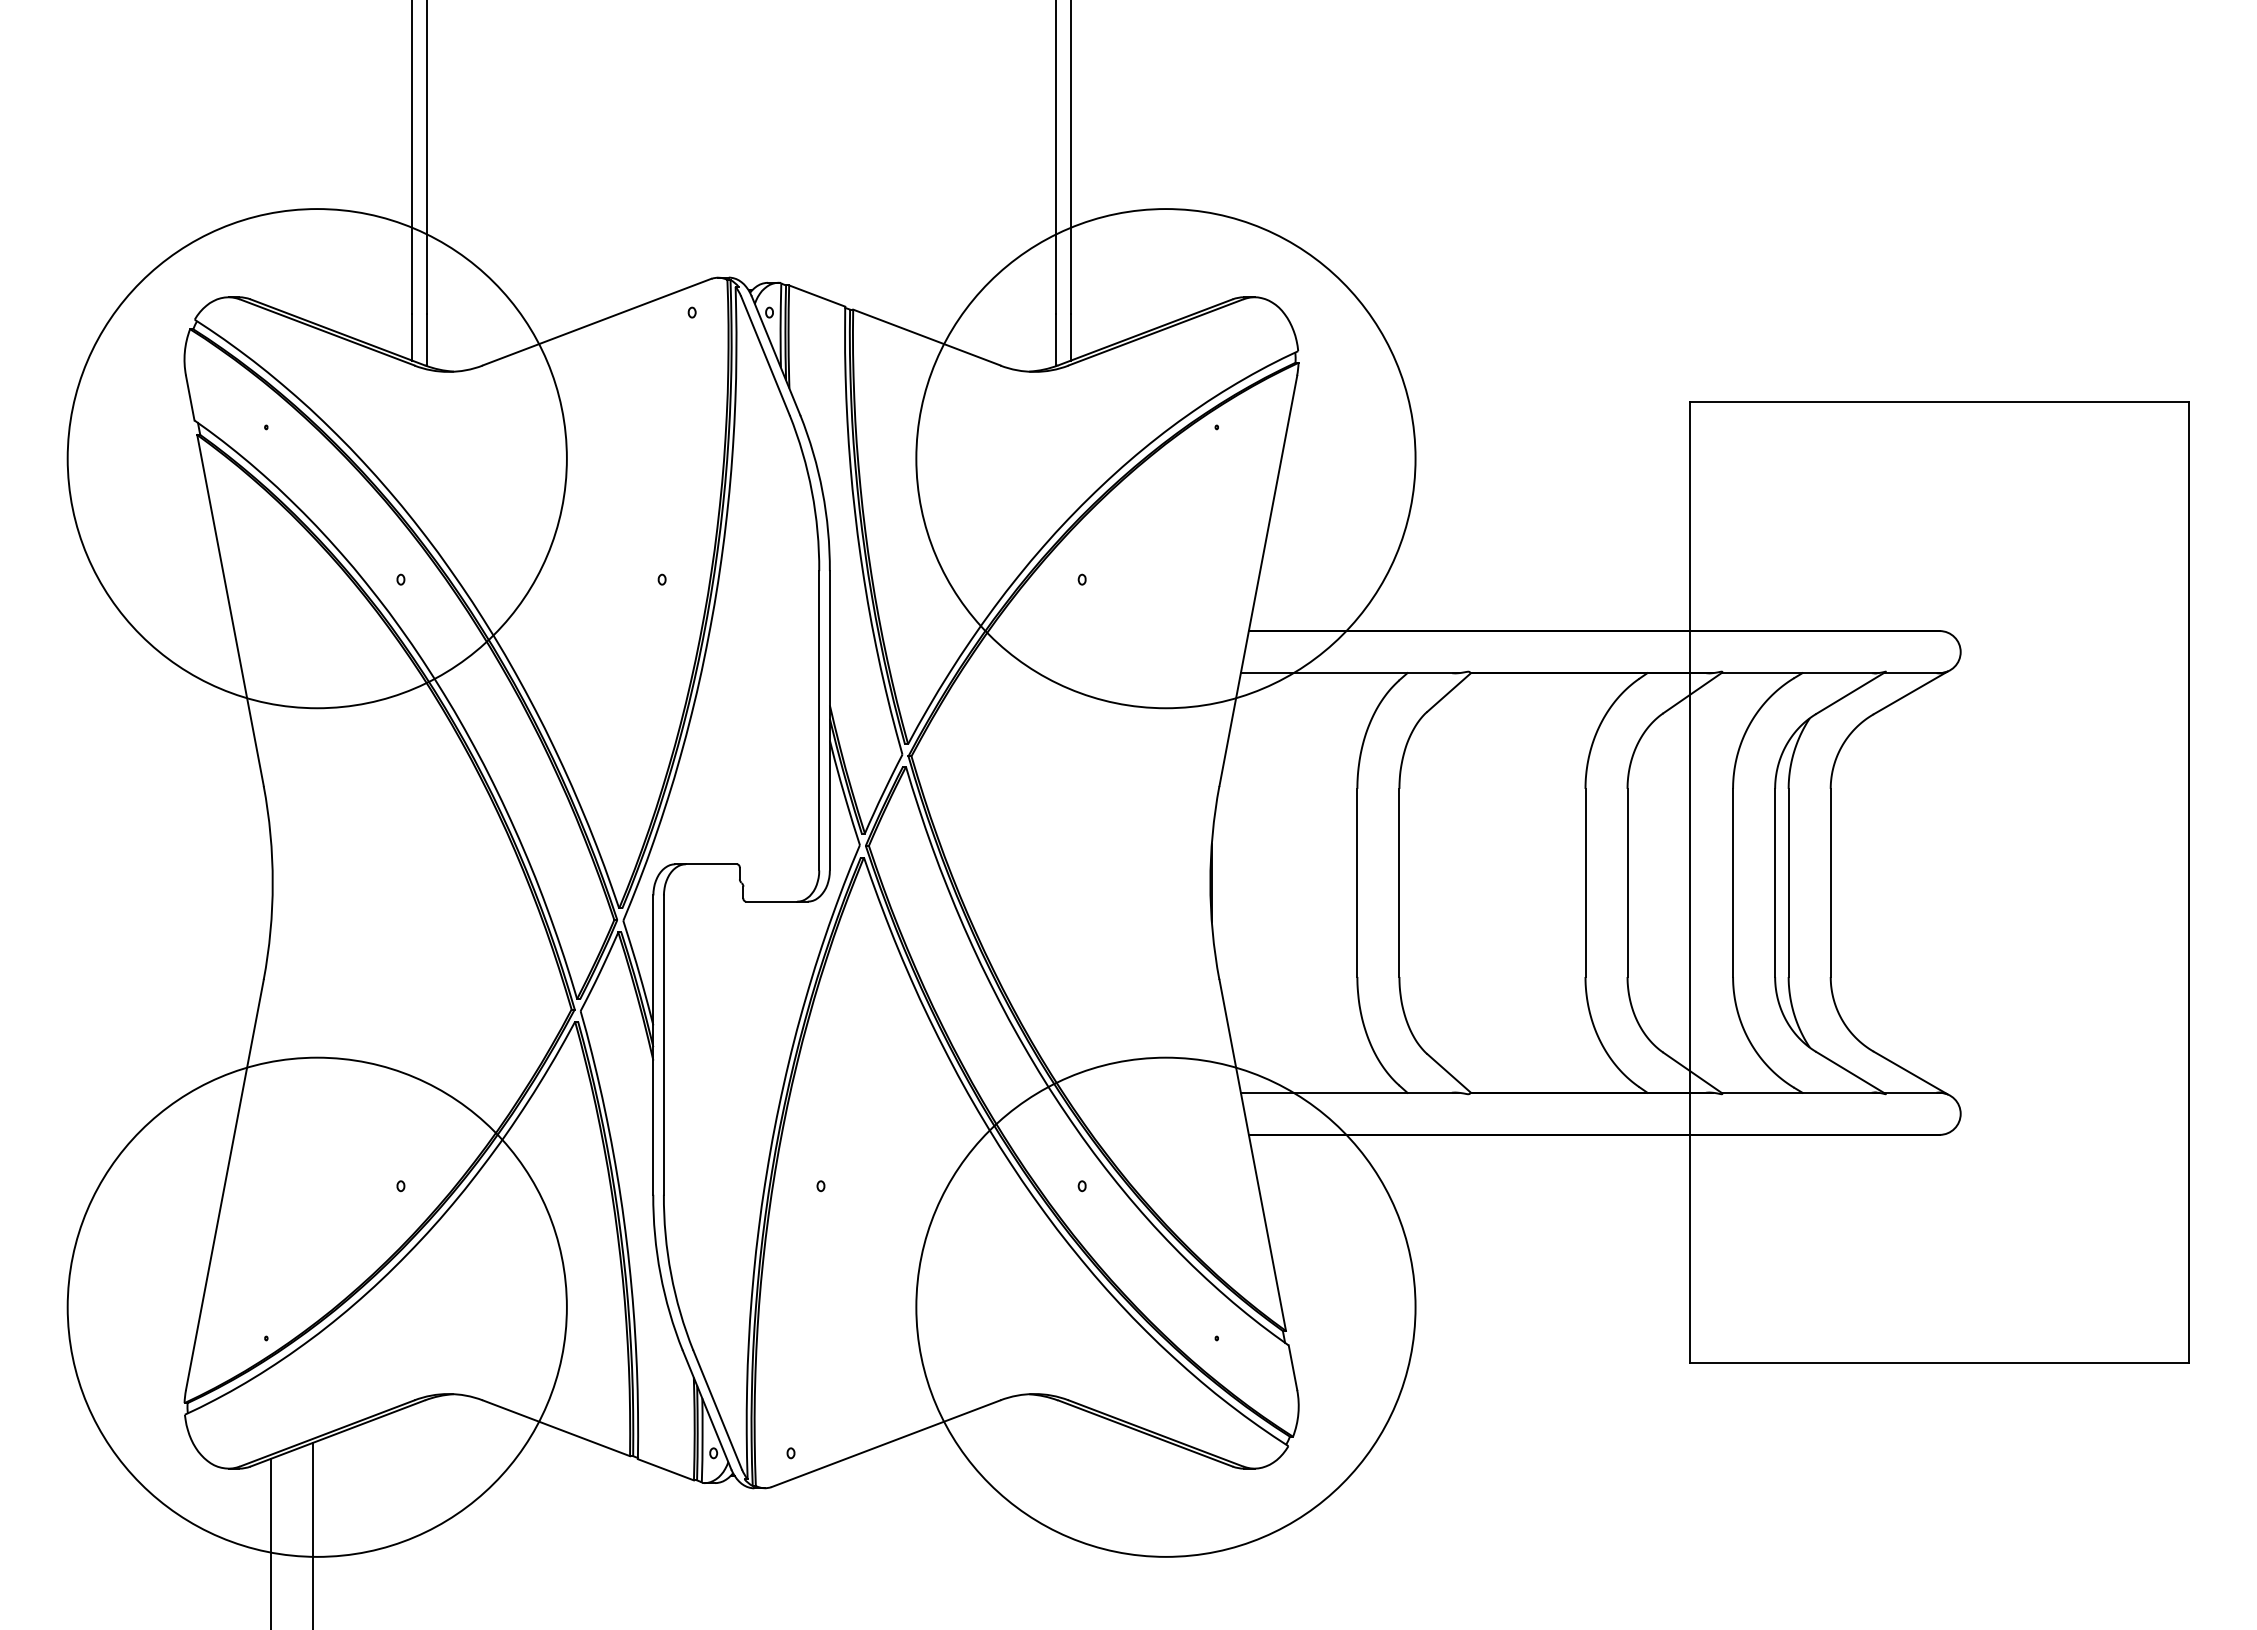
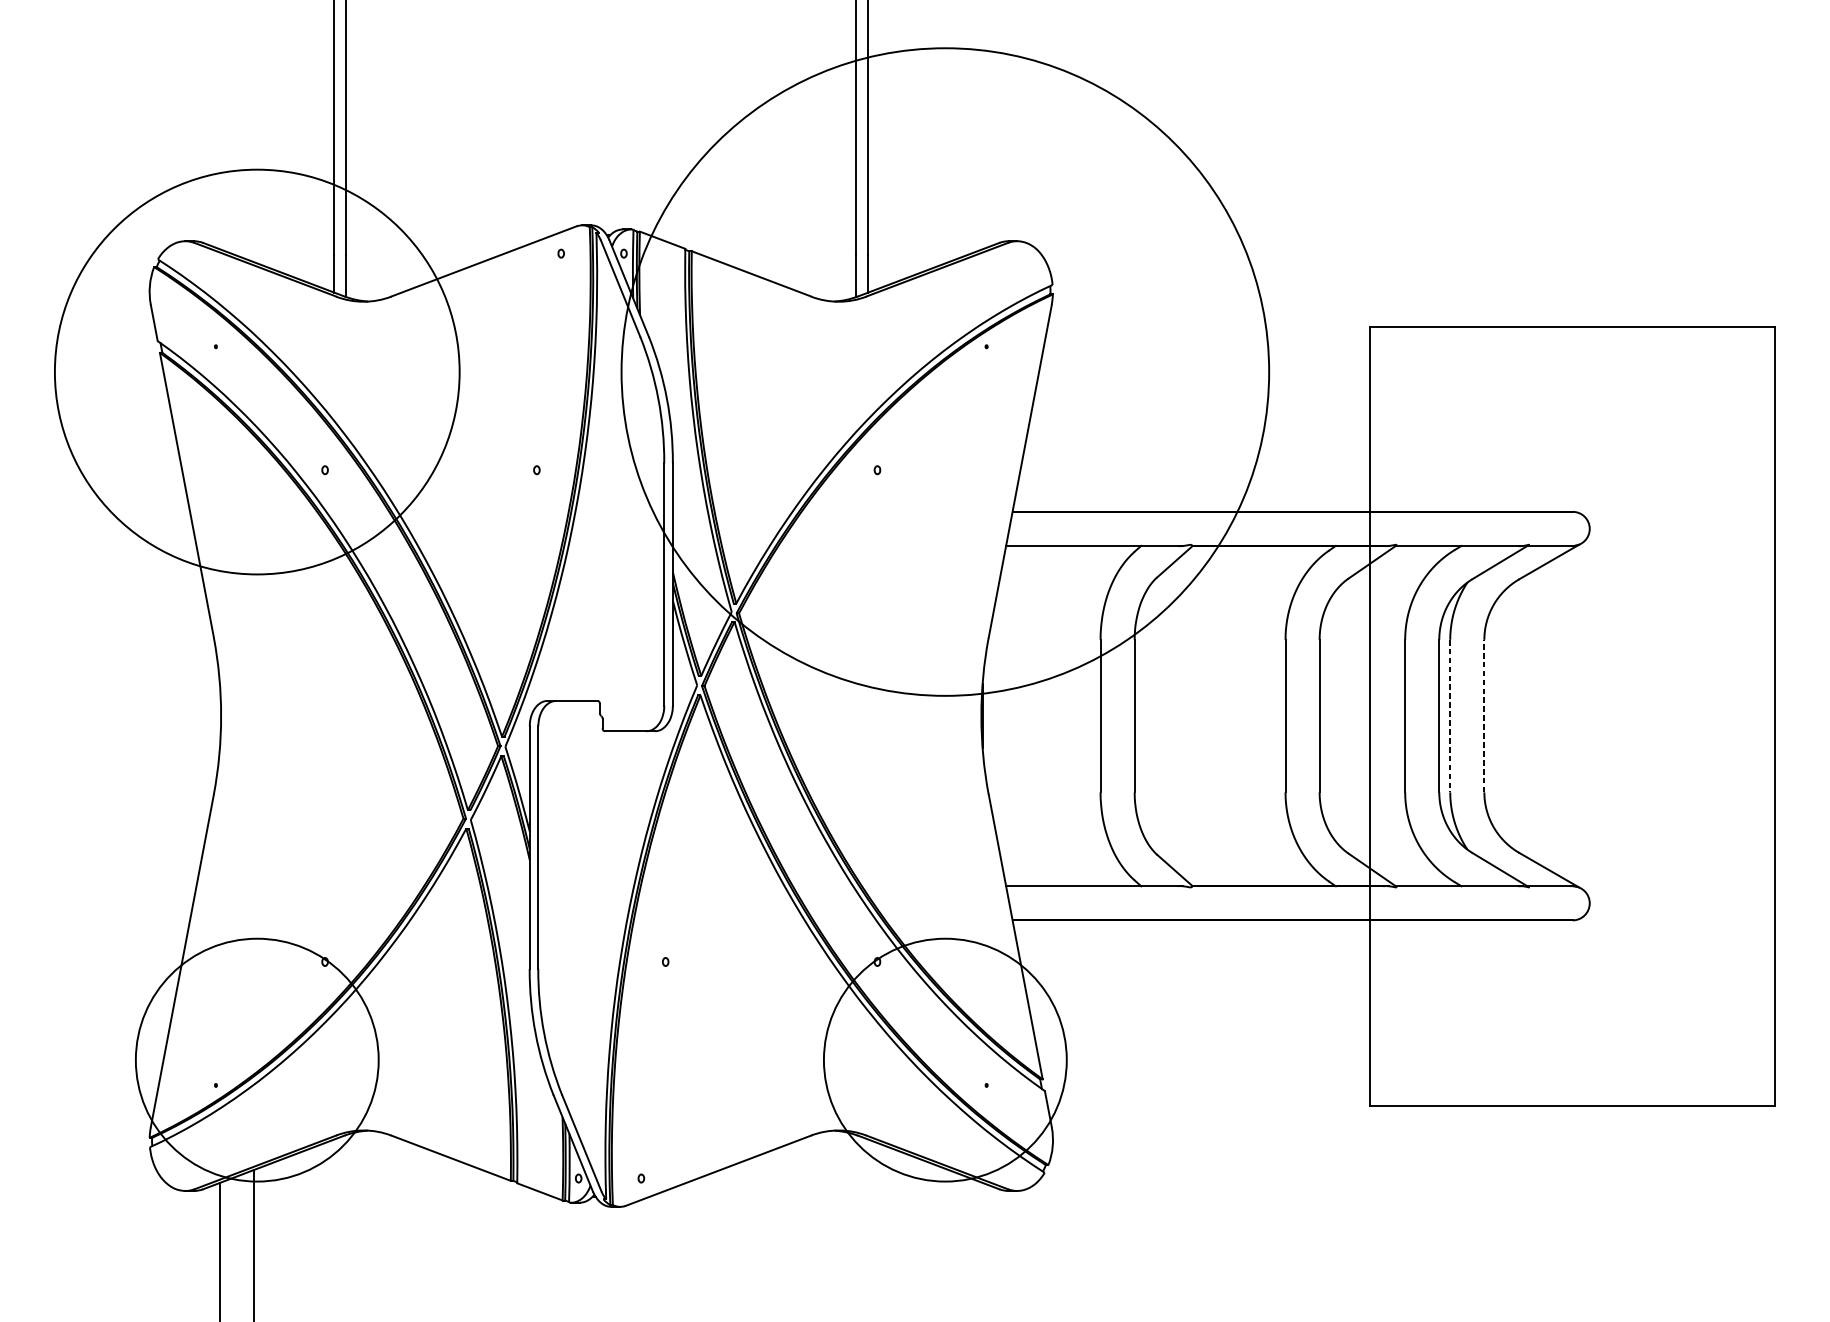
circle: (1165, 458) -> (944, 371), size x1.6
line: (1830, 882) -> (1484, 715), solid -> dashed
line: (1788, 883) -> (1450, 716), solid -> dashed
circle: (316, 1306) -> (256, 1059), size x0.6
circle: (1165, 1306) -> (944, 1059), size x0.6

